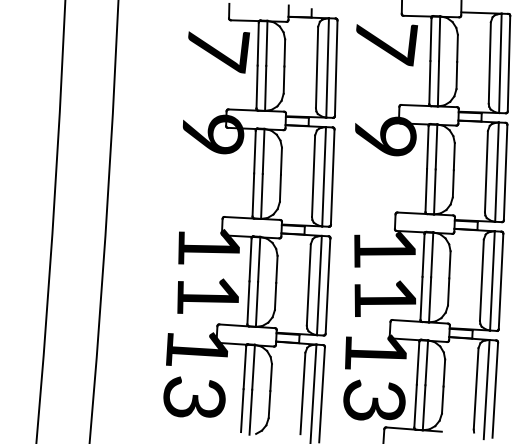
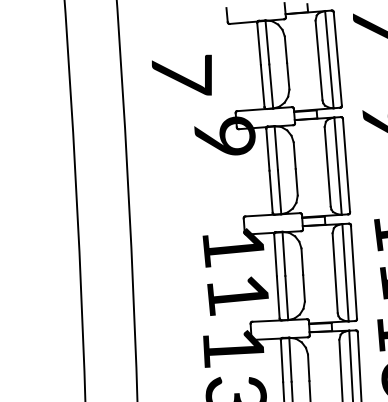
text: (218, 52) -> (183, 77), moved

